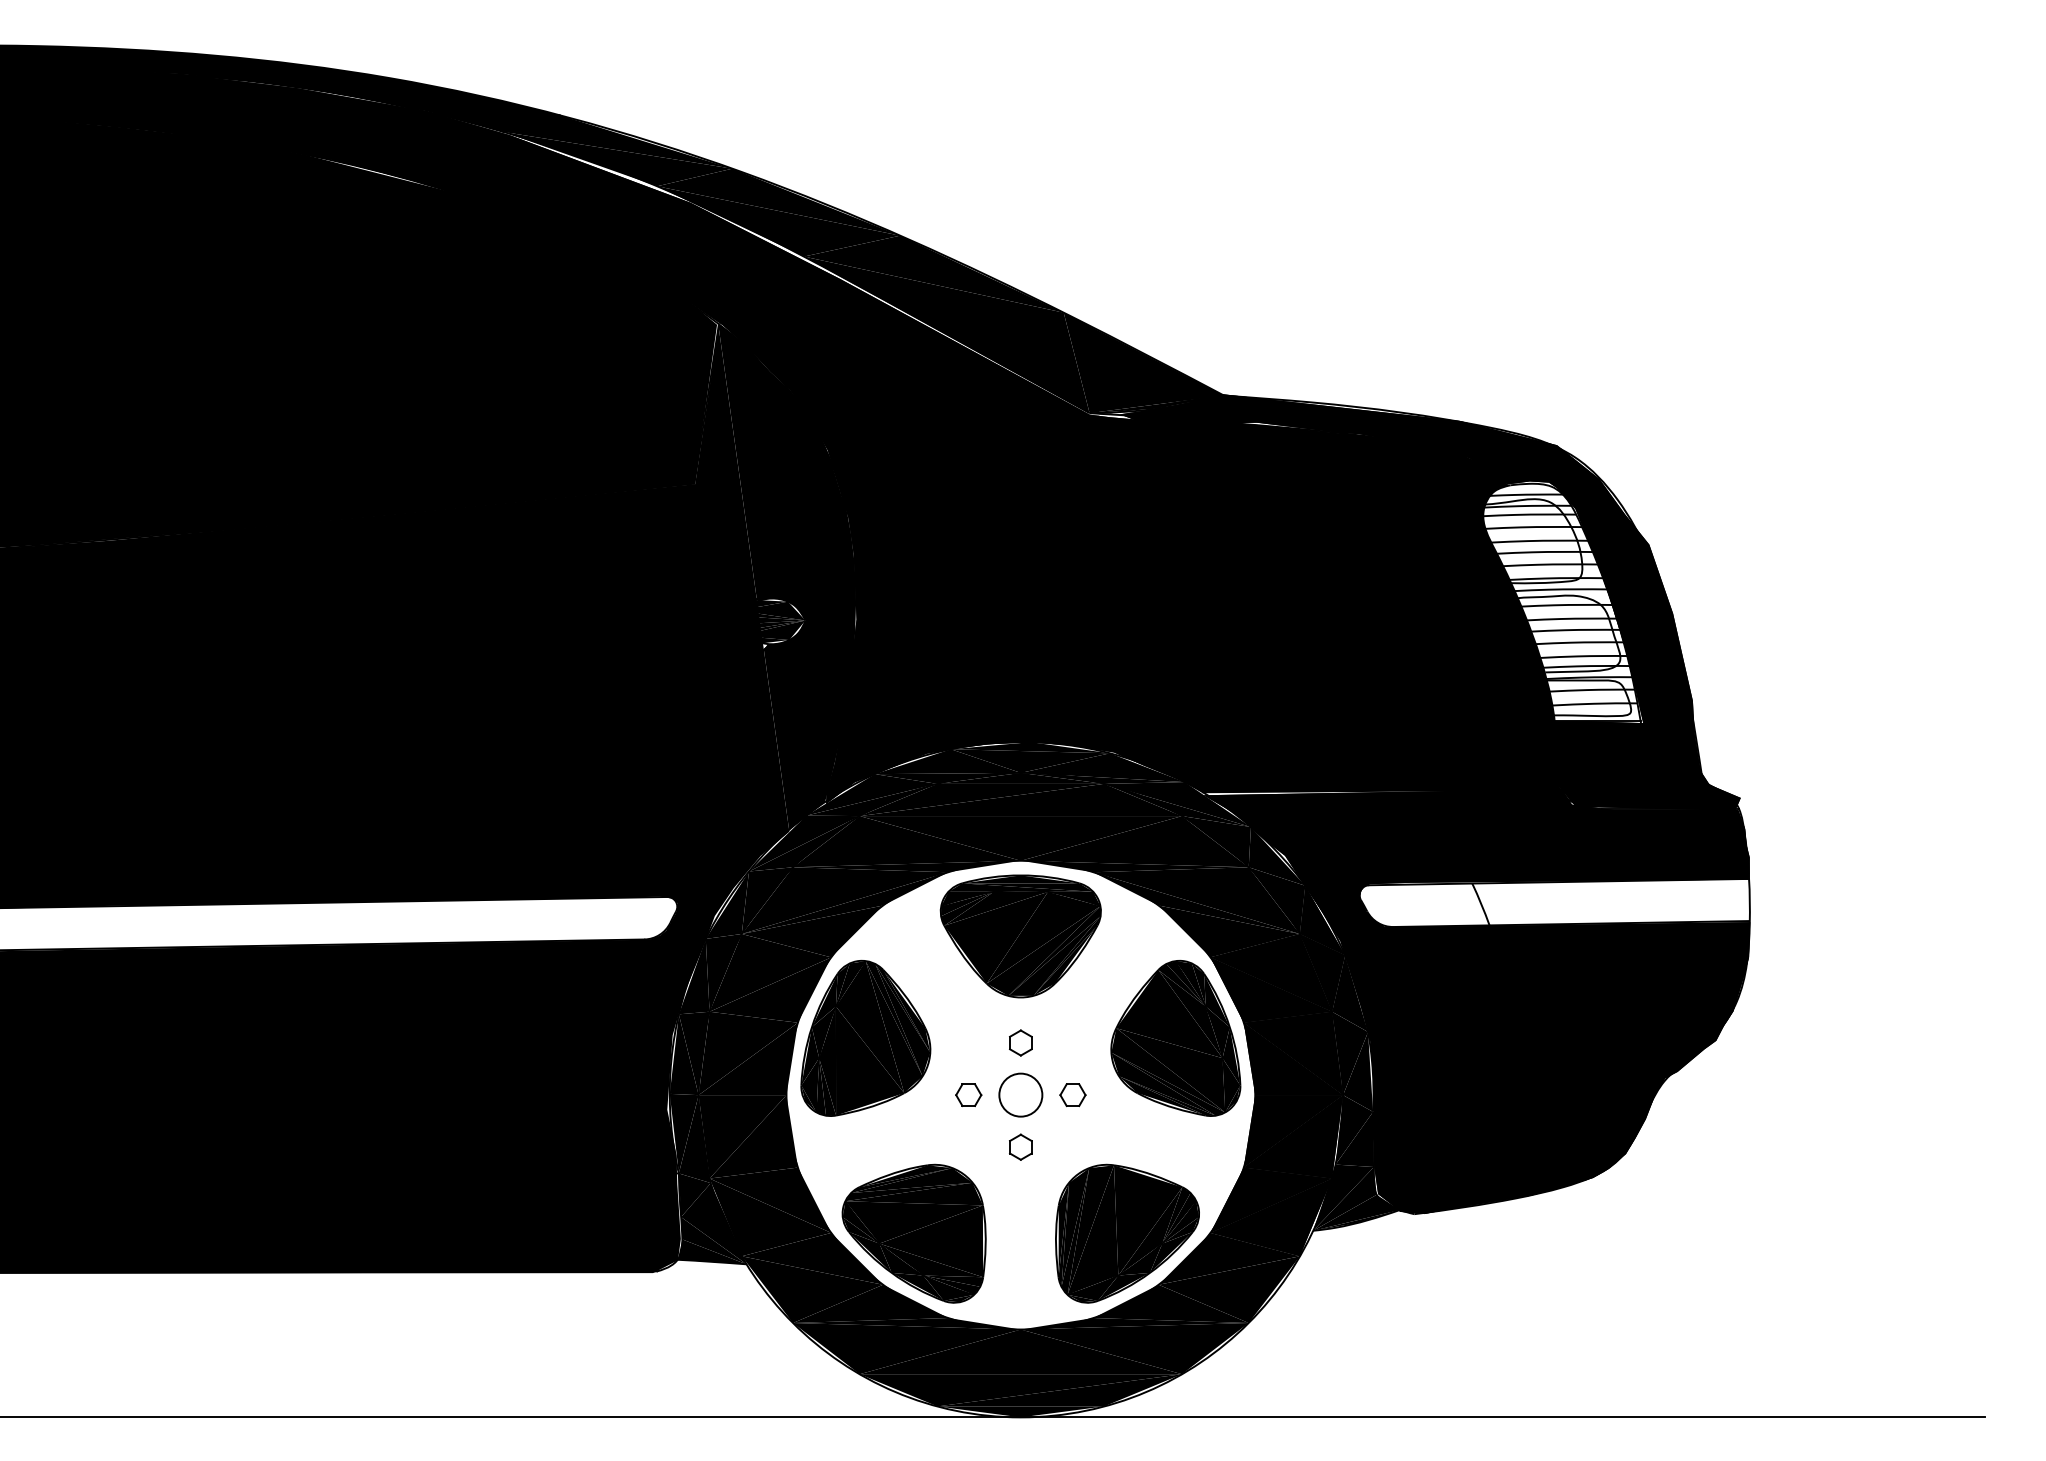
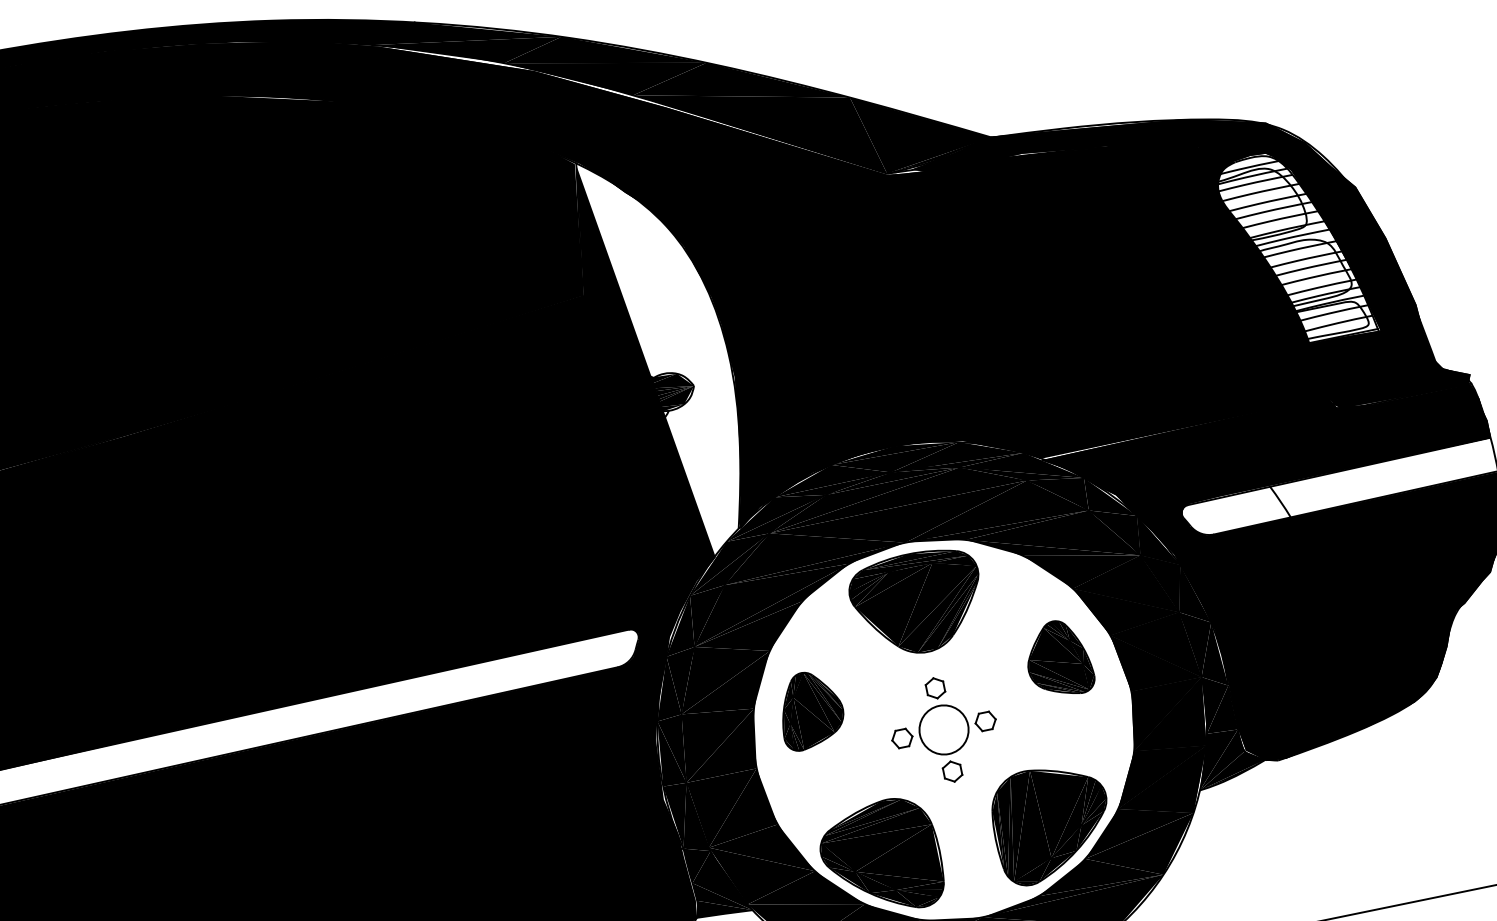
fill: (786, 576) -> (671, 353), removed
part: (865, 1037) -> (810, 709), size x0.6
part: (1175, 1037) -> (1058, 658), size x0.6
circle: (1020, 1094) -> (943, 729), size x1.4

